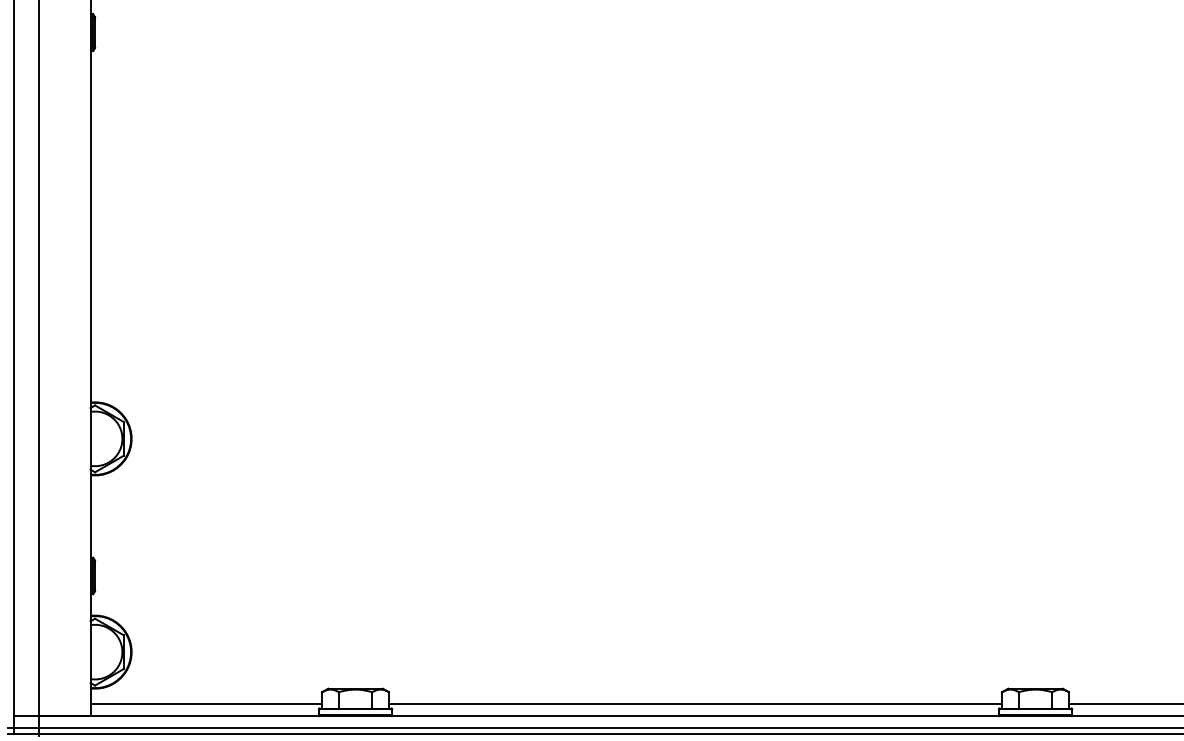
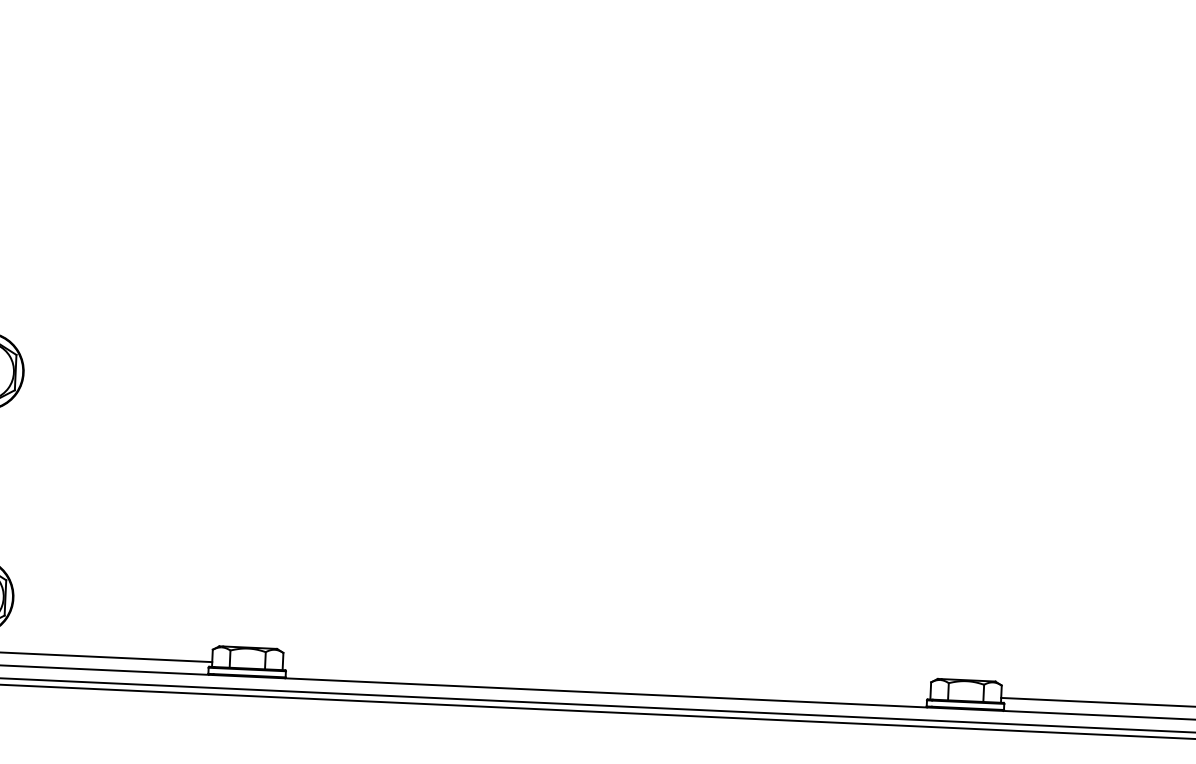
line: (695, 703) -> (606, 679), removed

